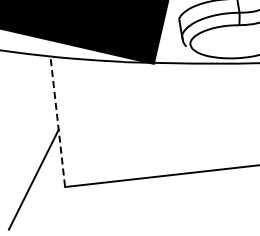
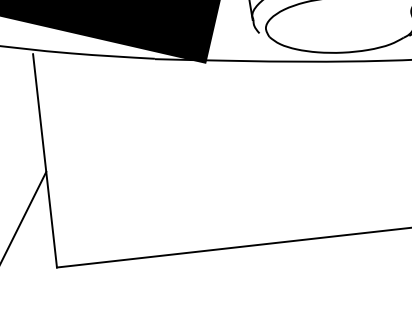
line: (58, 123) -> (45, 161), dashed -> solid

